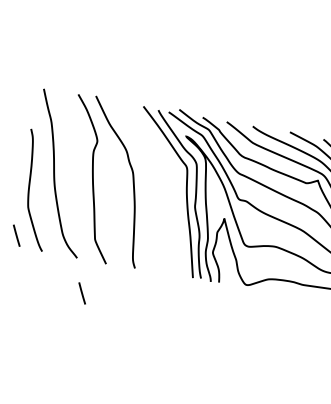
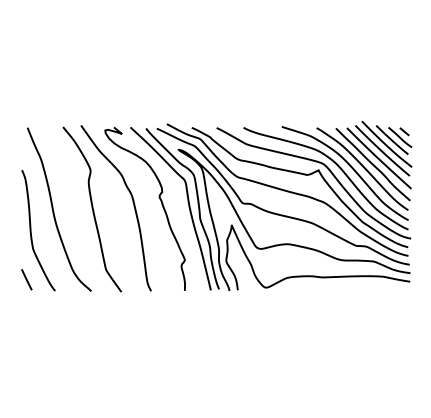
curve: (159, 183) -> (160, 201), added
line: (81, 293) -> (102, 325), removed

